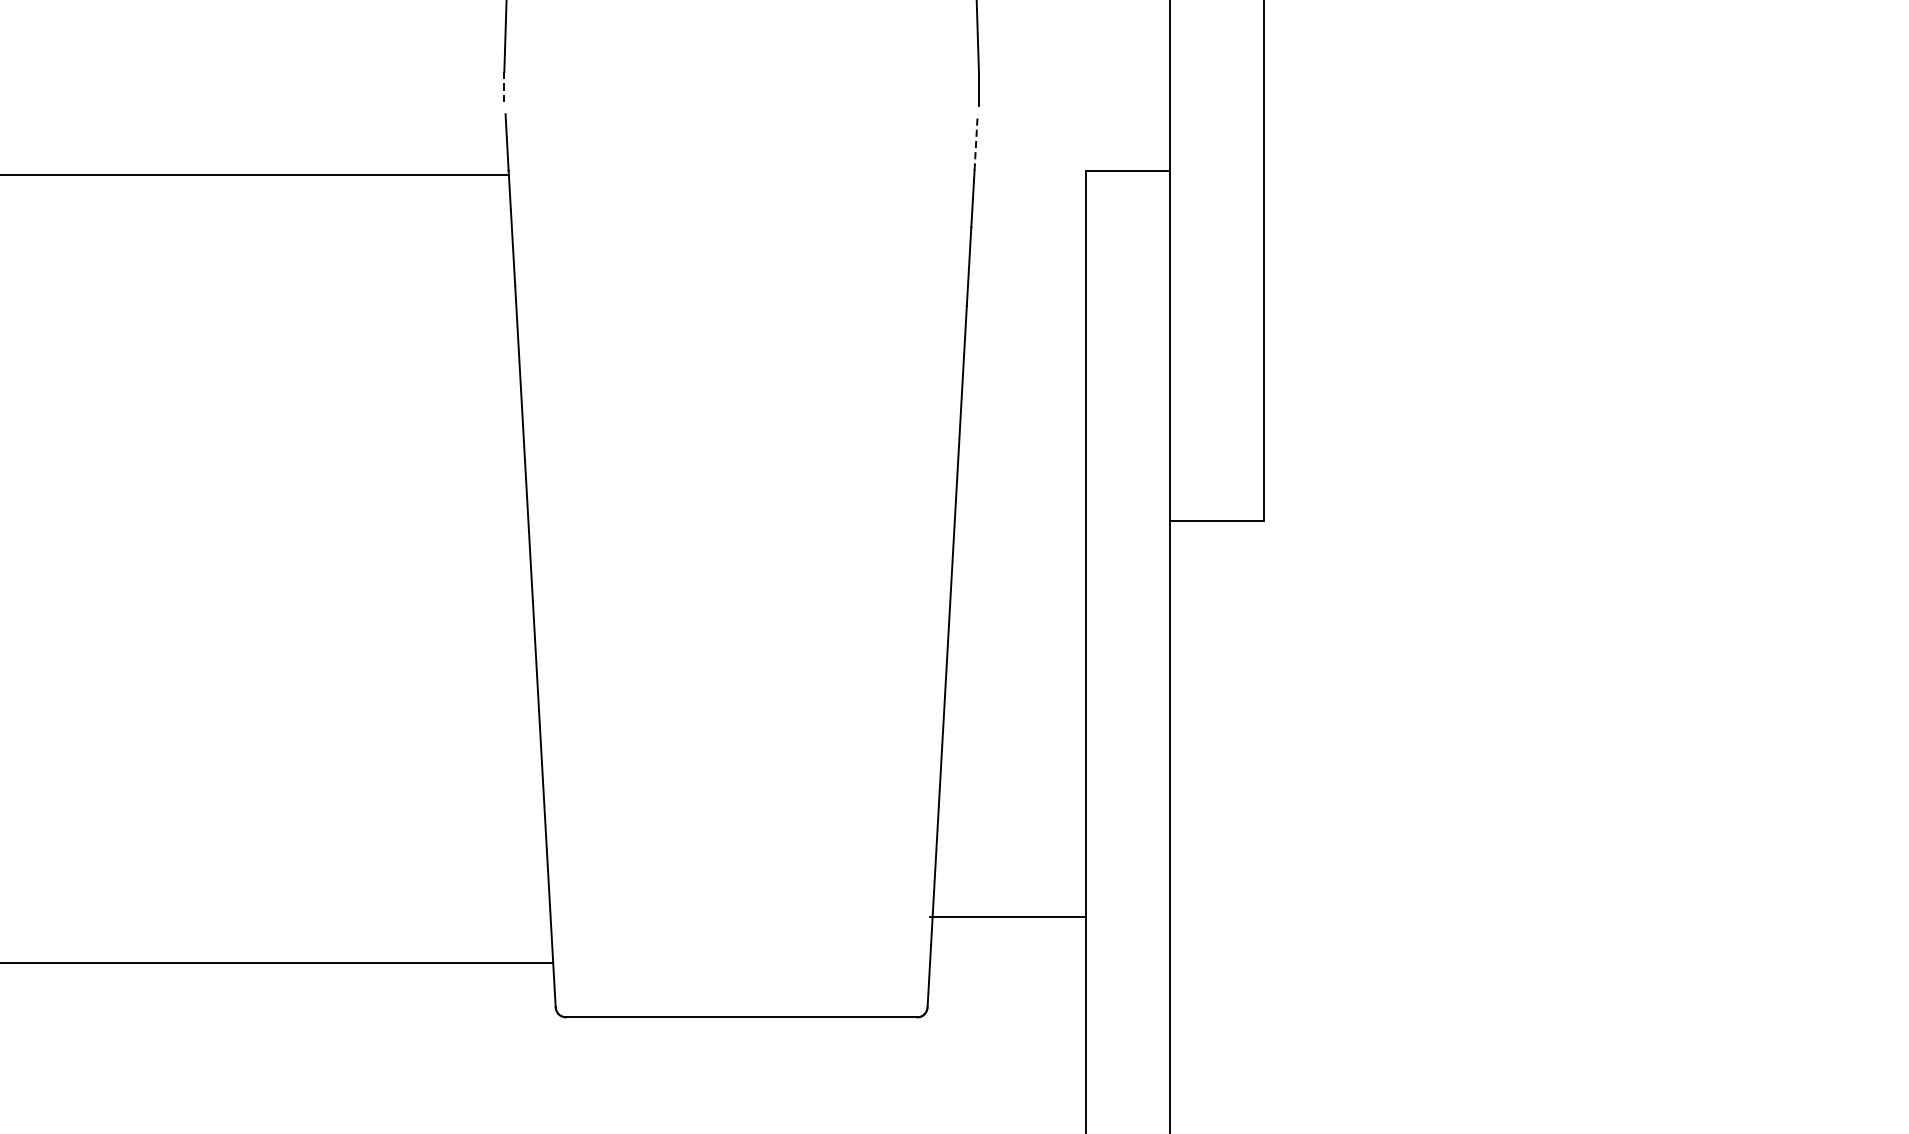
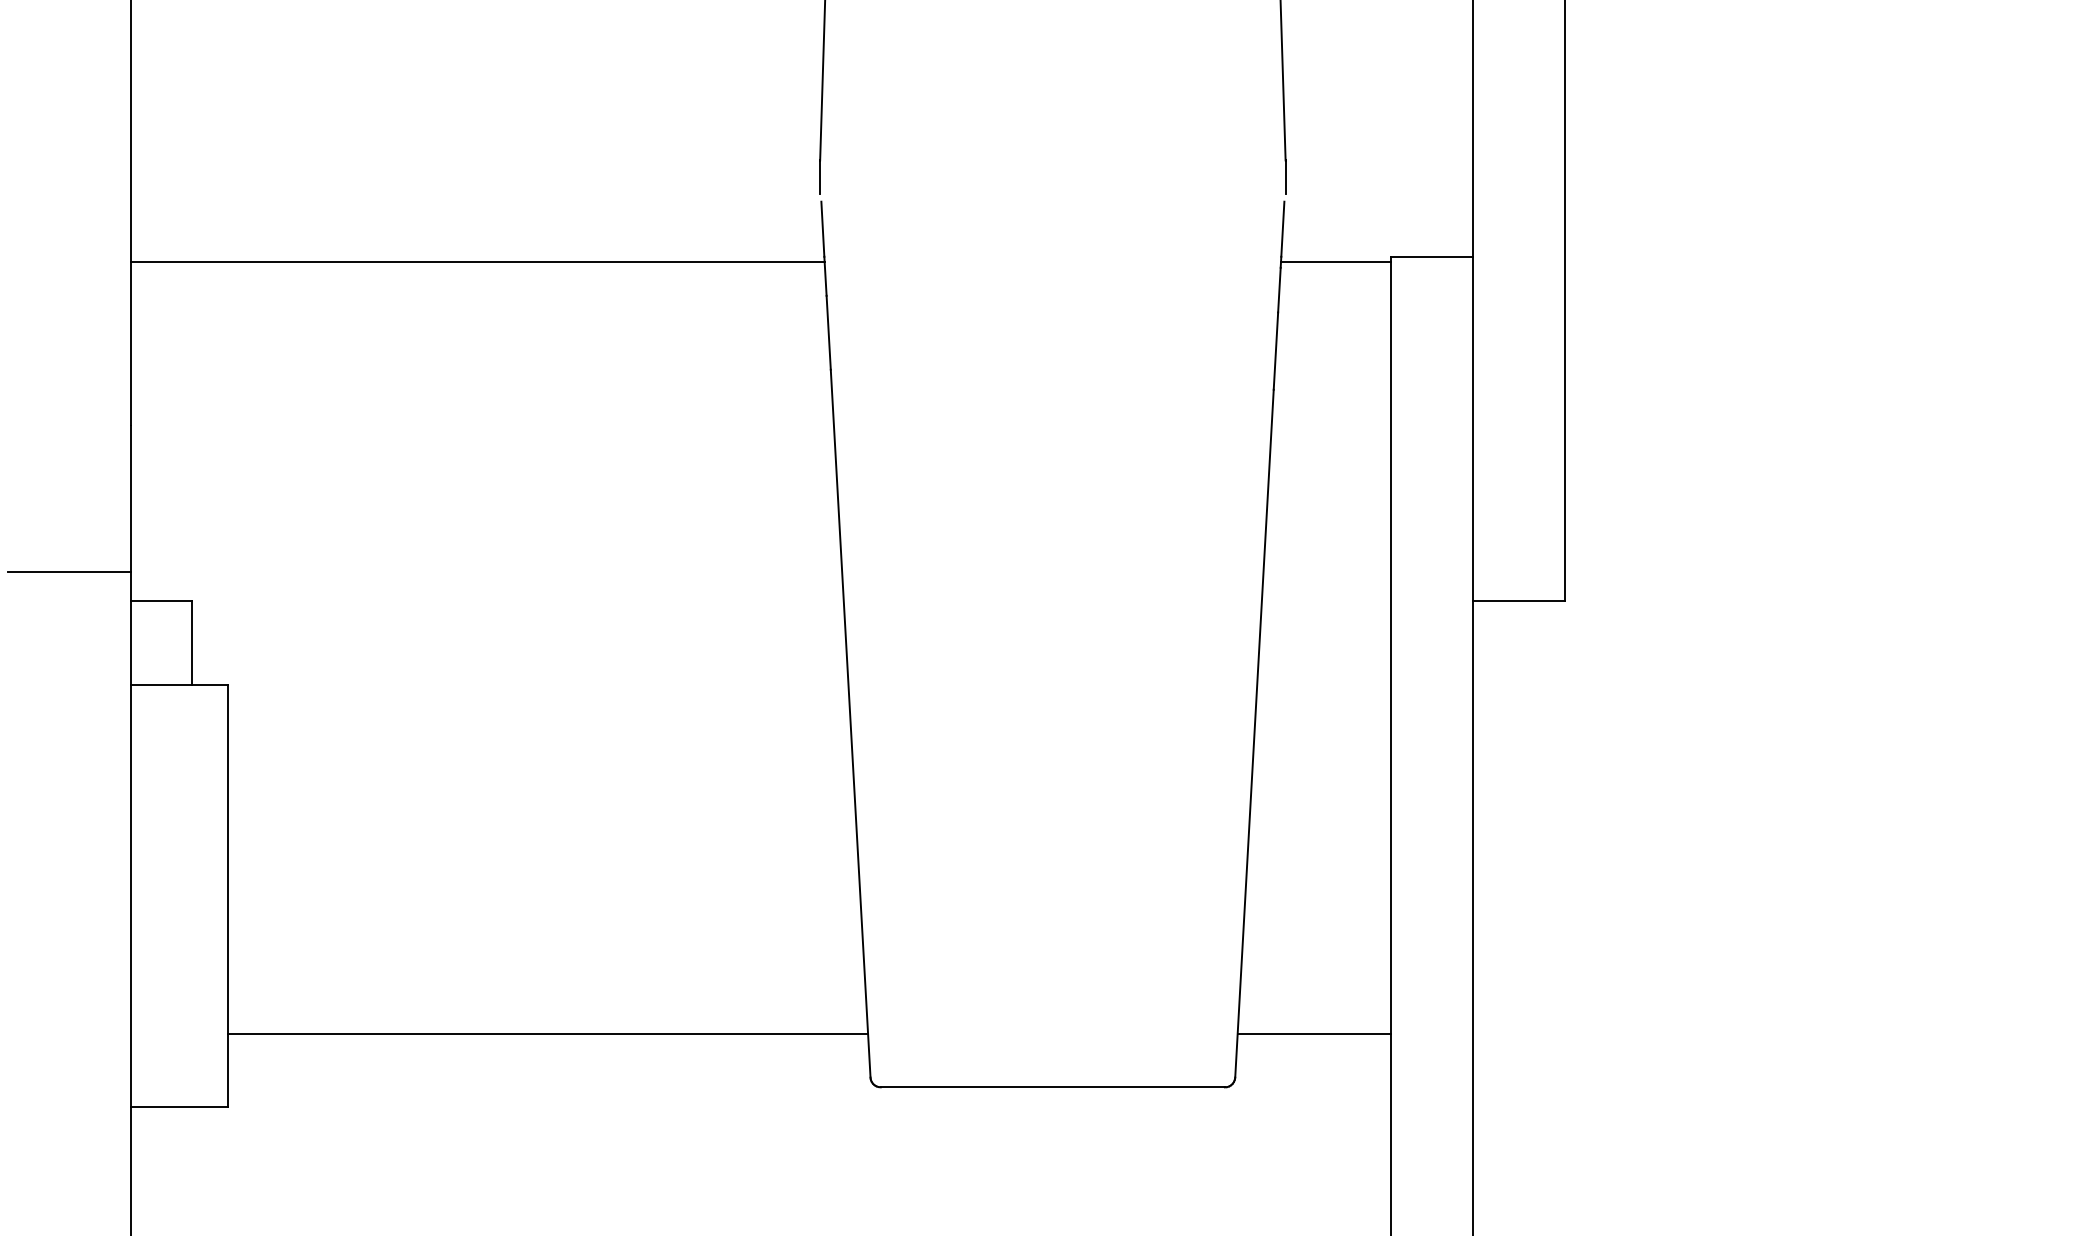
line: (504, 88) -> (820, 176), dashed -> solid
line: (975, 142) -> (1282, 229), dashed -> solid
line: (1029, 175) -> (1335, 261), added
line: (1007, 917) -> (1313, 1034), moved

